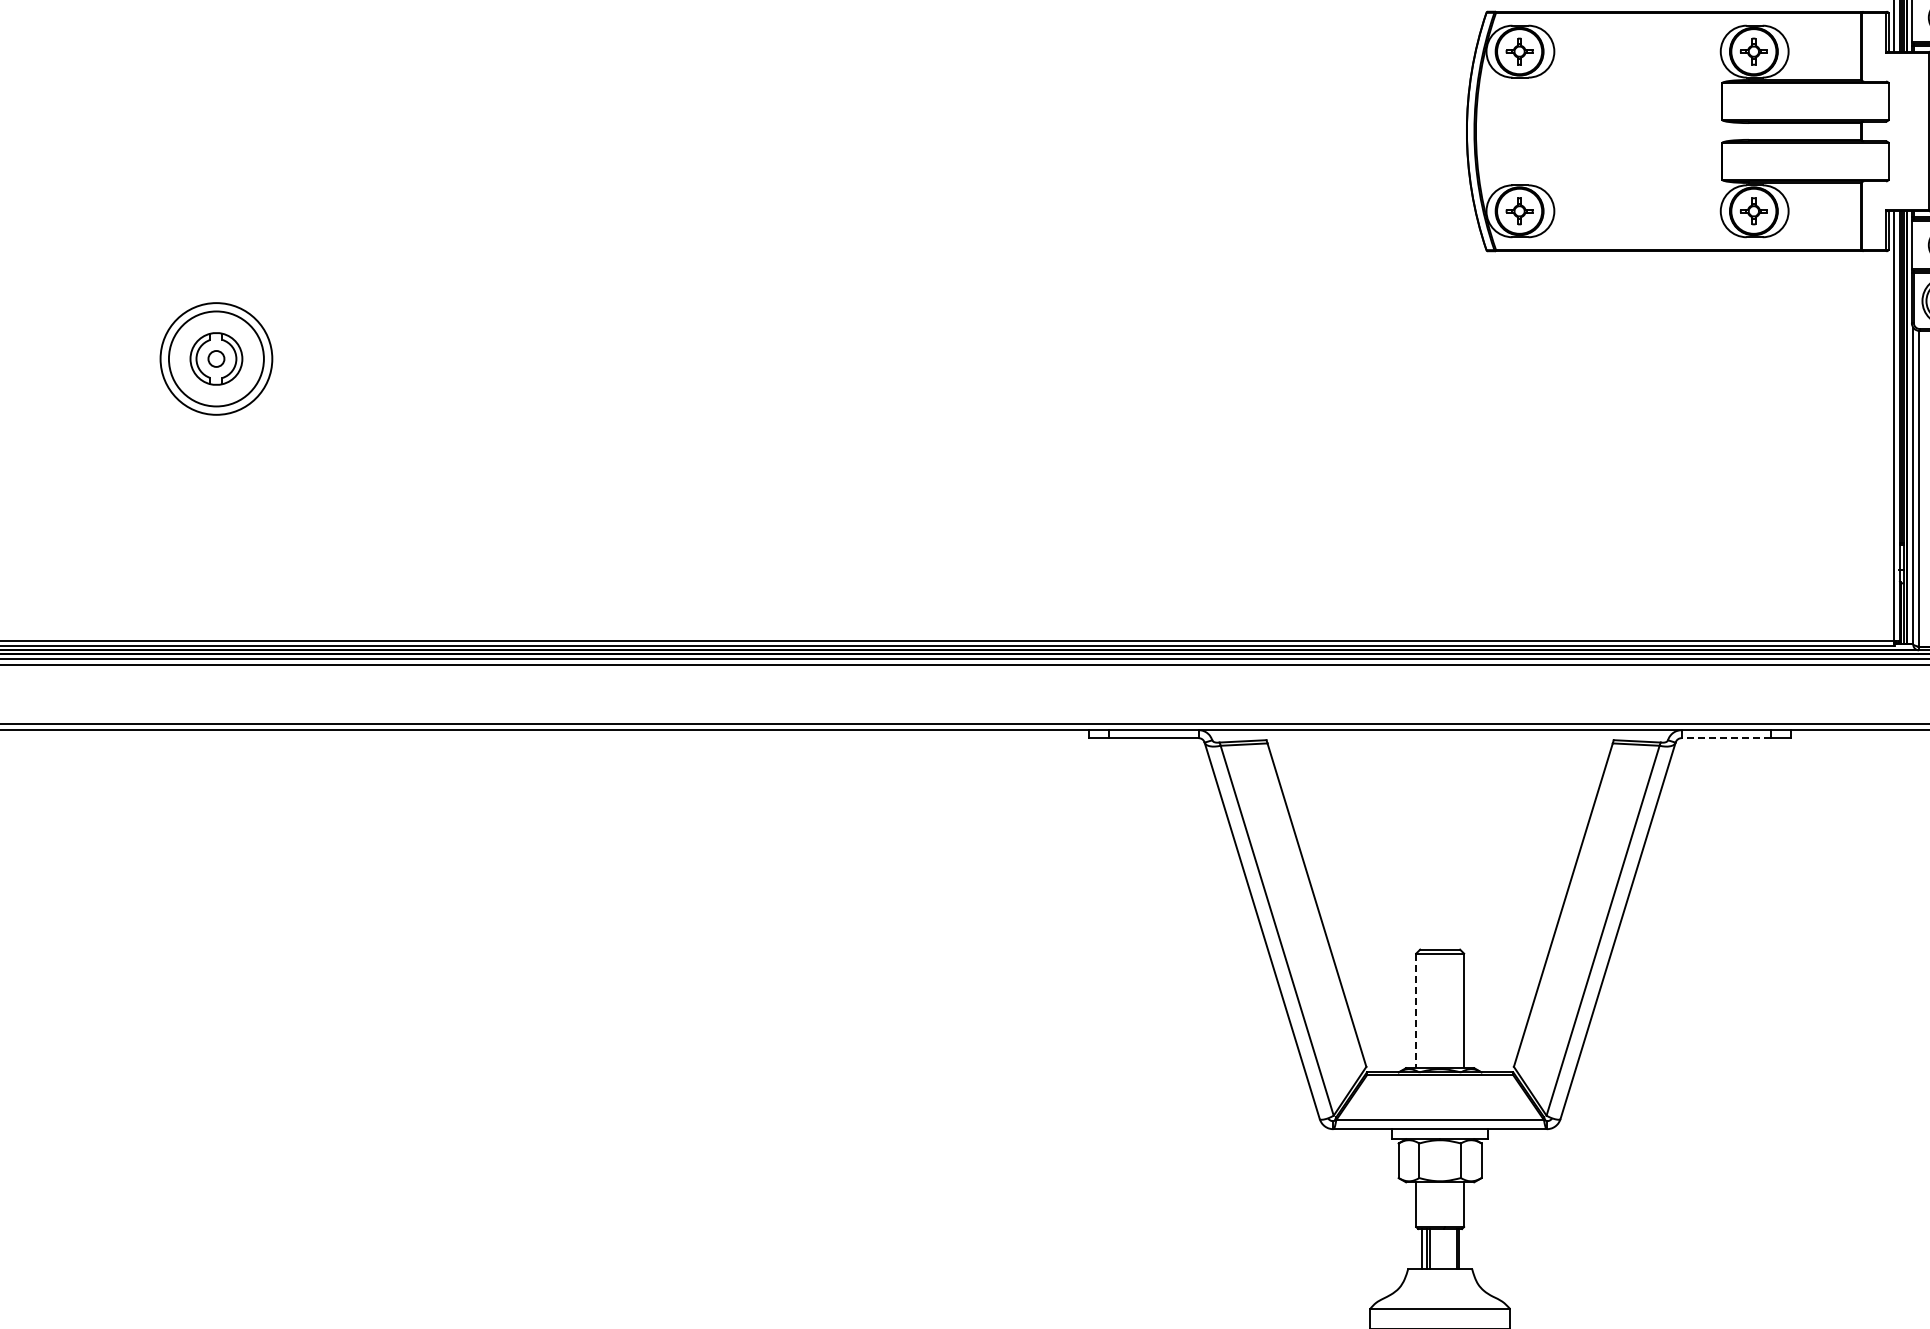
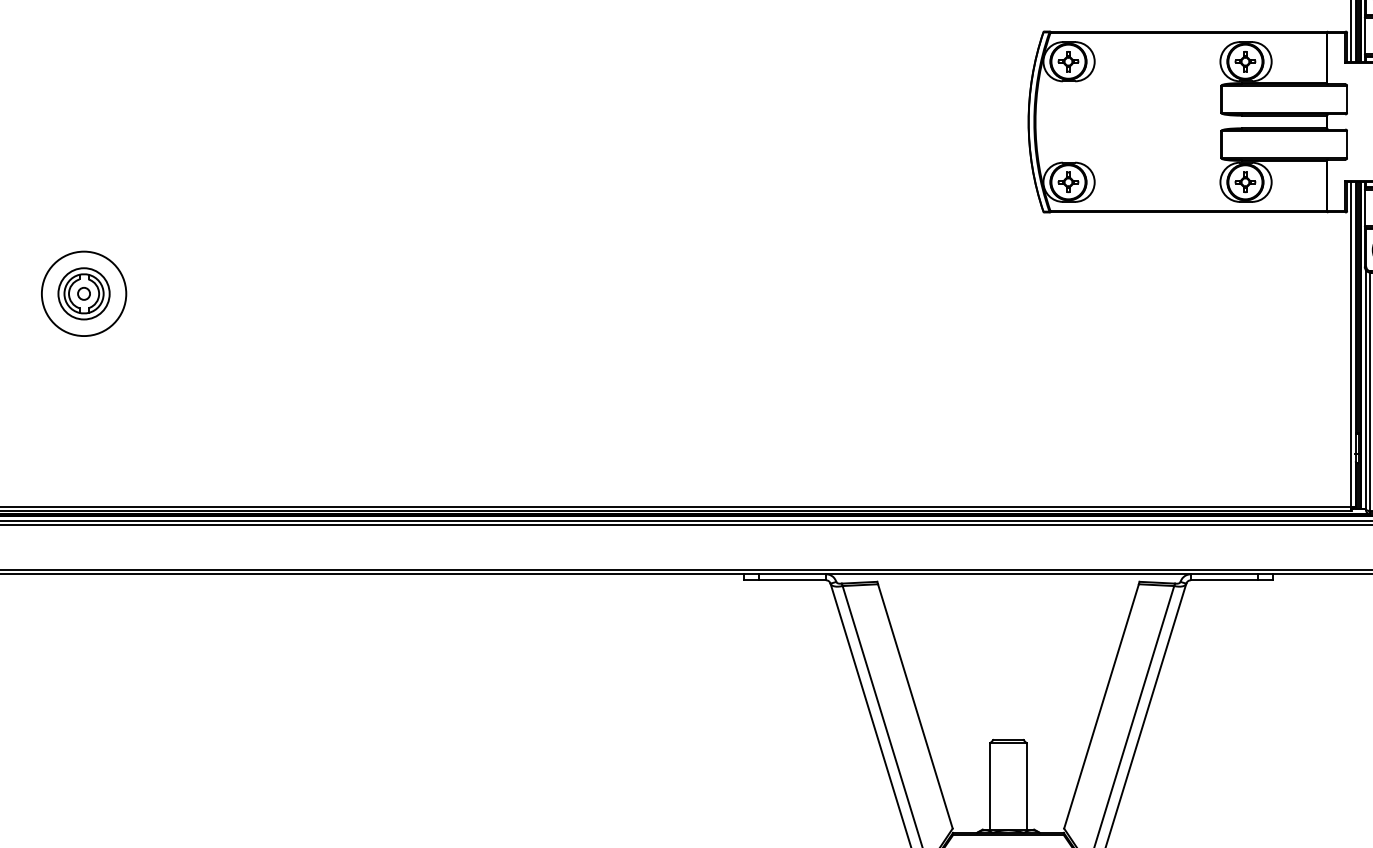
circle: (216, 358) -> (84, 293), size x0.71
line: (1726, 738) -> (1224, 580), dashed -> solid
line: (1416, 1011) -> (990, 786), dashed -> solid

